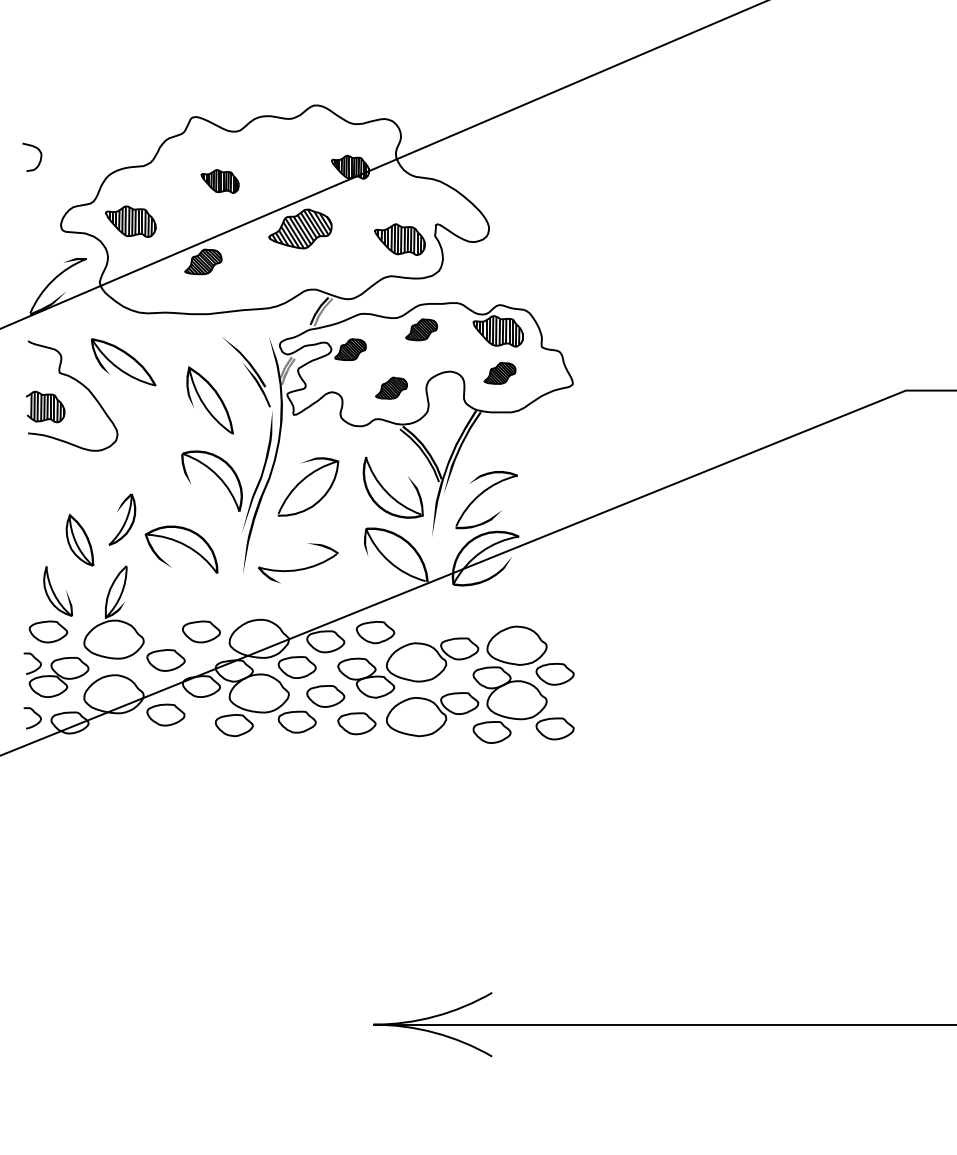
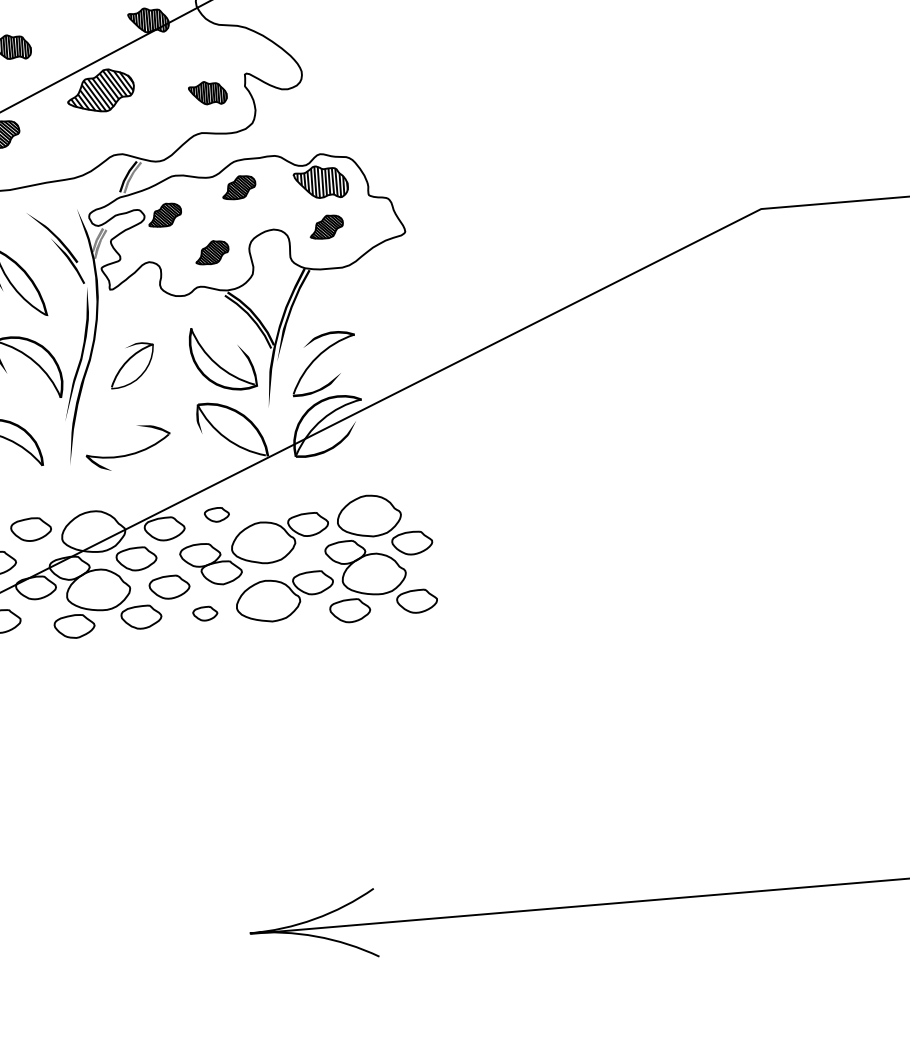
part: (399, 239) -> (207, 93), size x0.7
part: (308, 486) -> (132, 364), size x0.7
part: (375, 632) -> (216, 514), size x0.6
part: (356, 723) -> (204, 613), size x0.6

